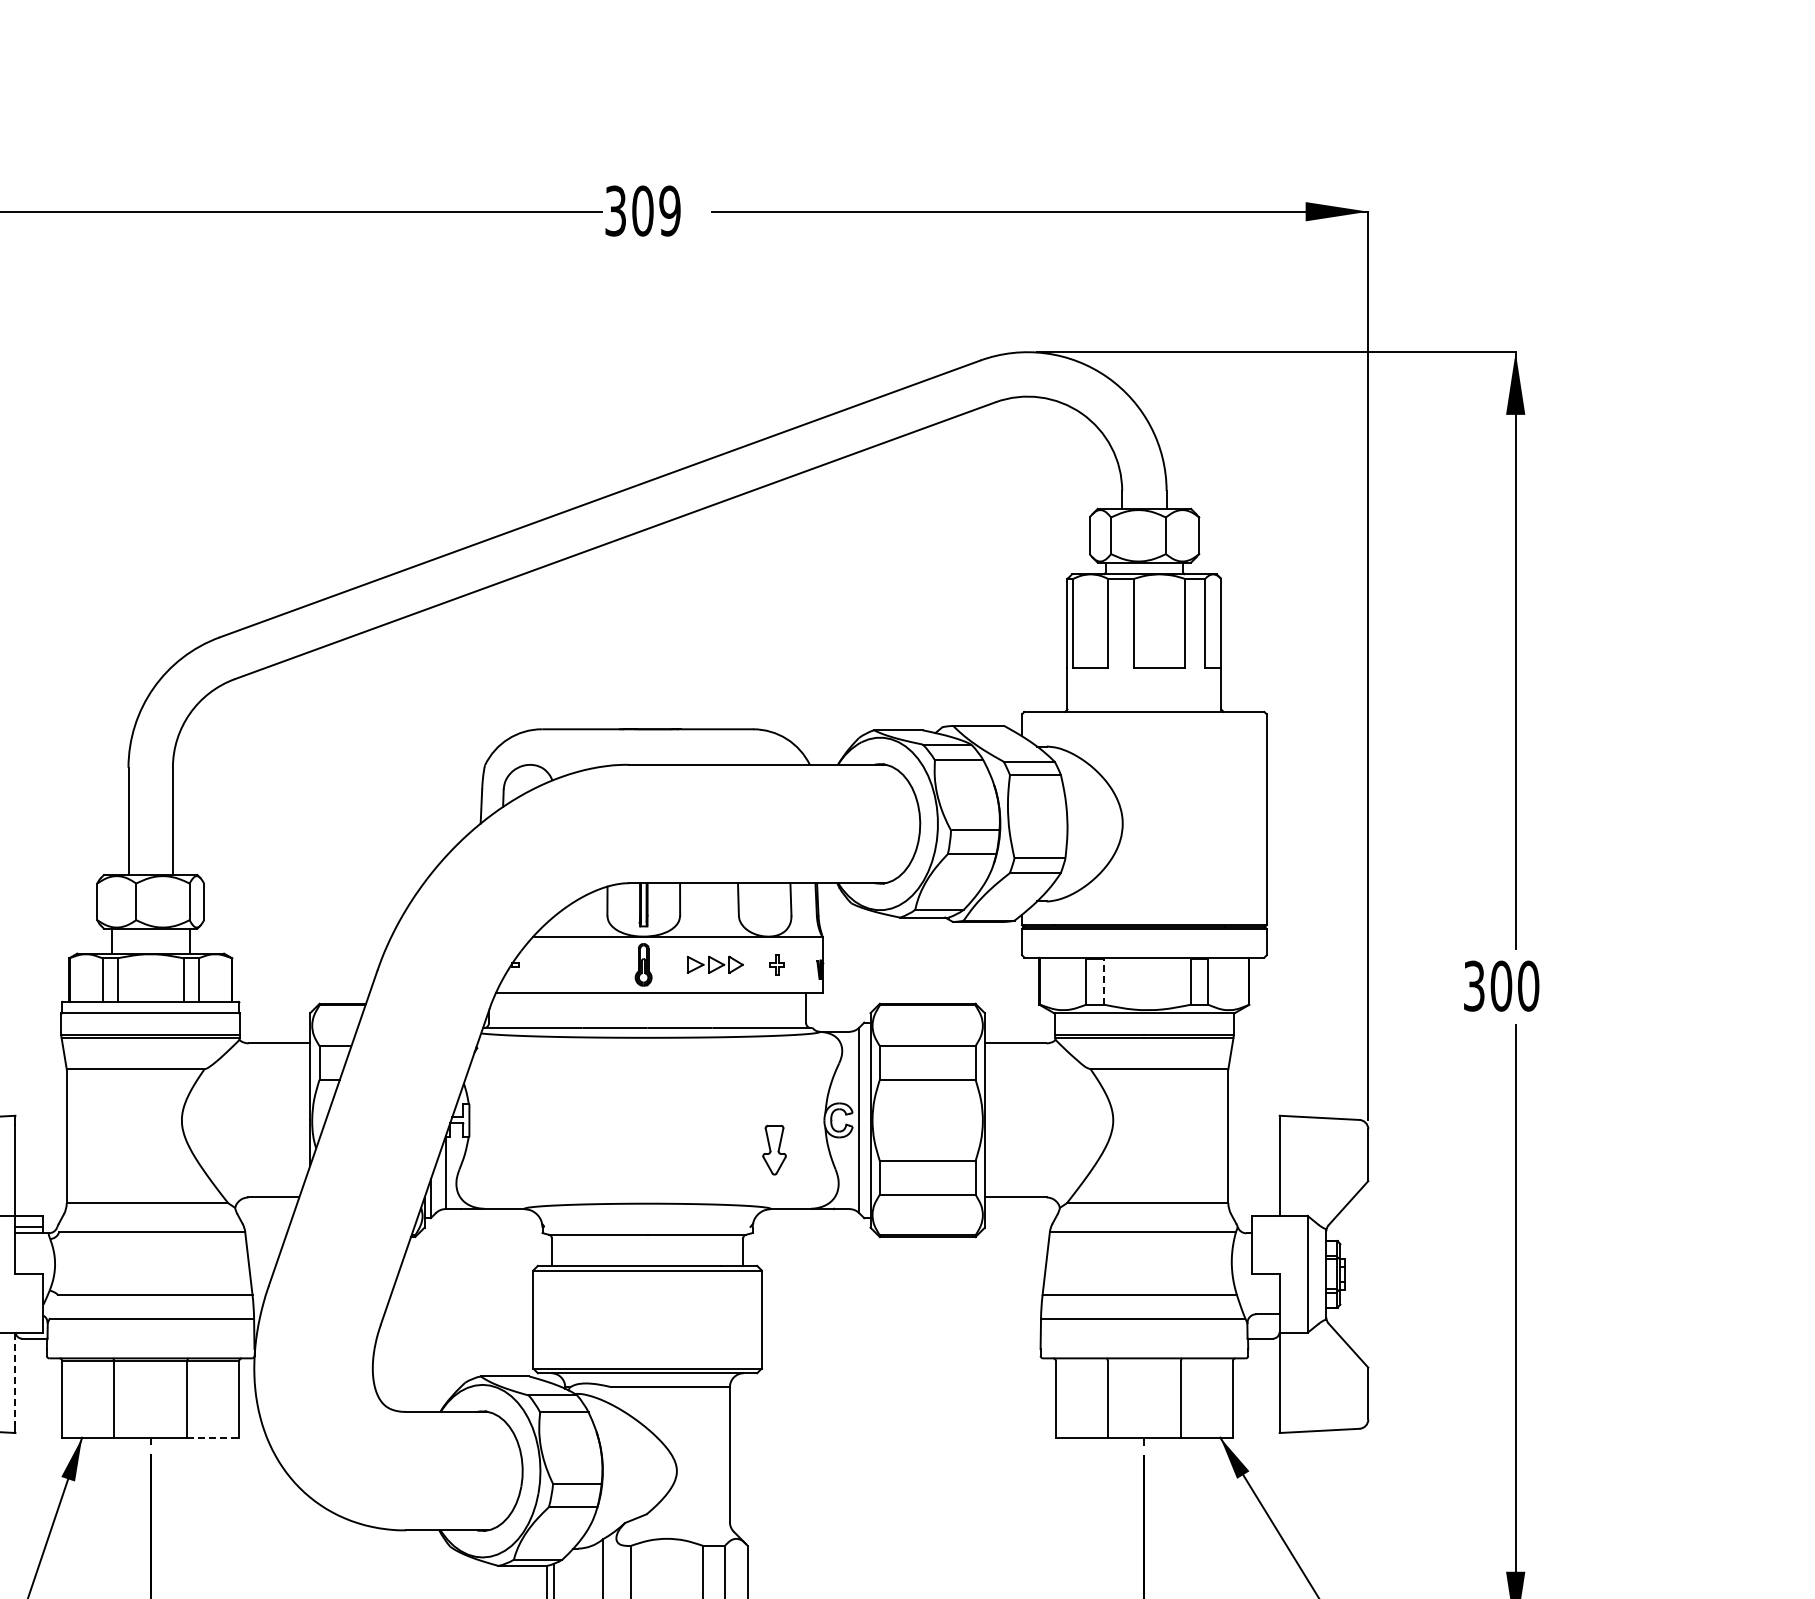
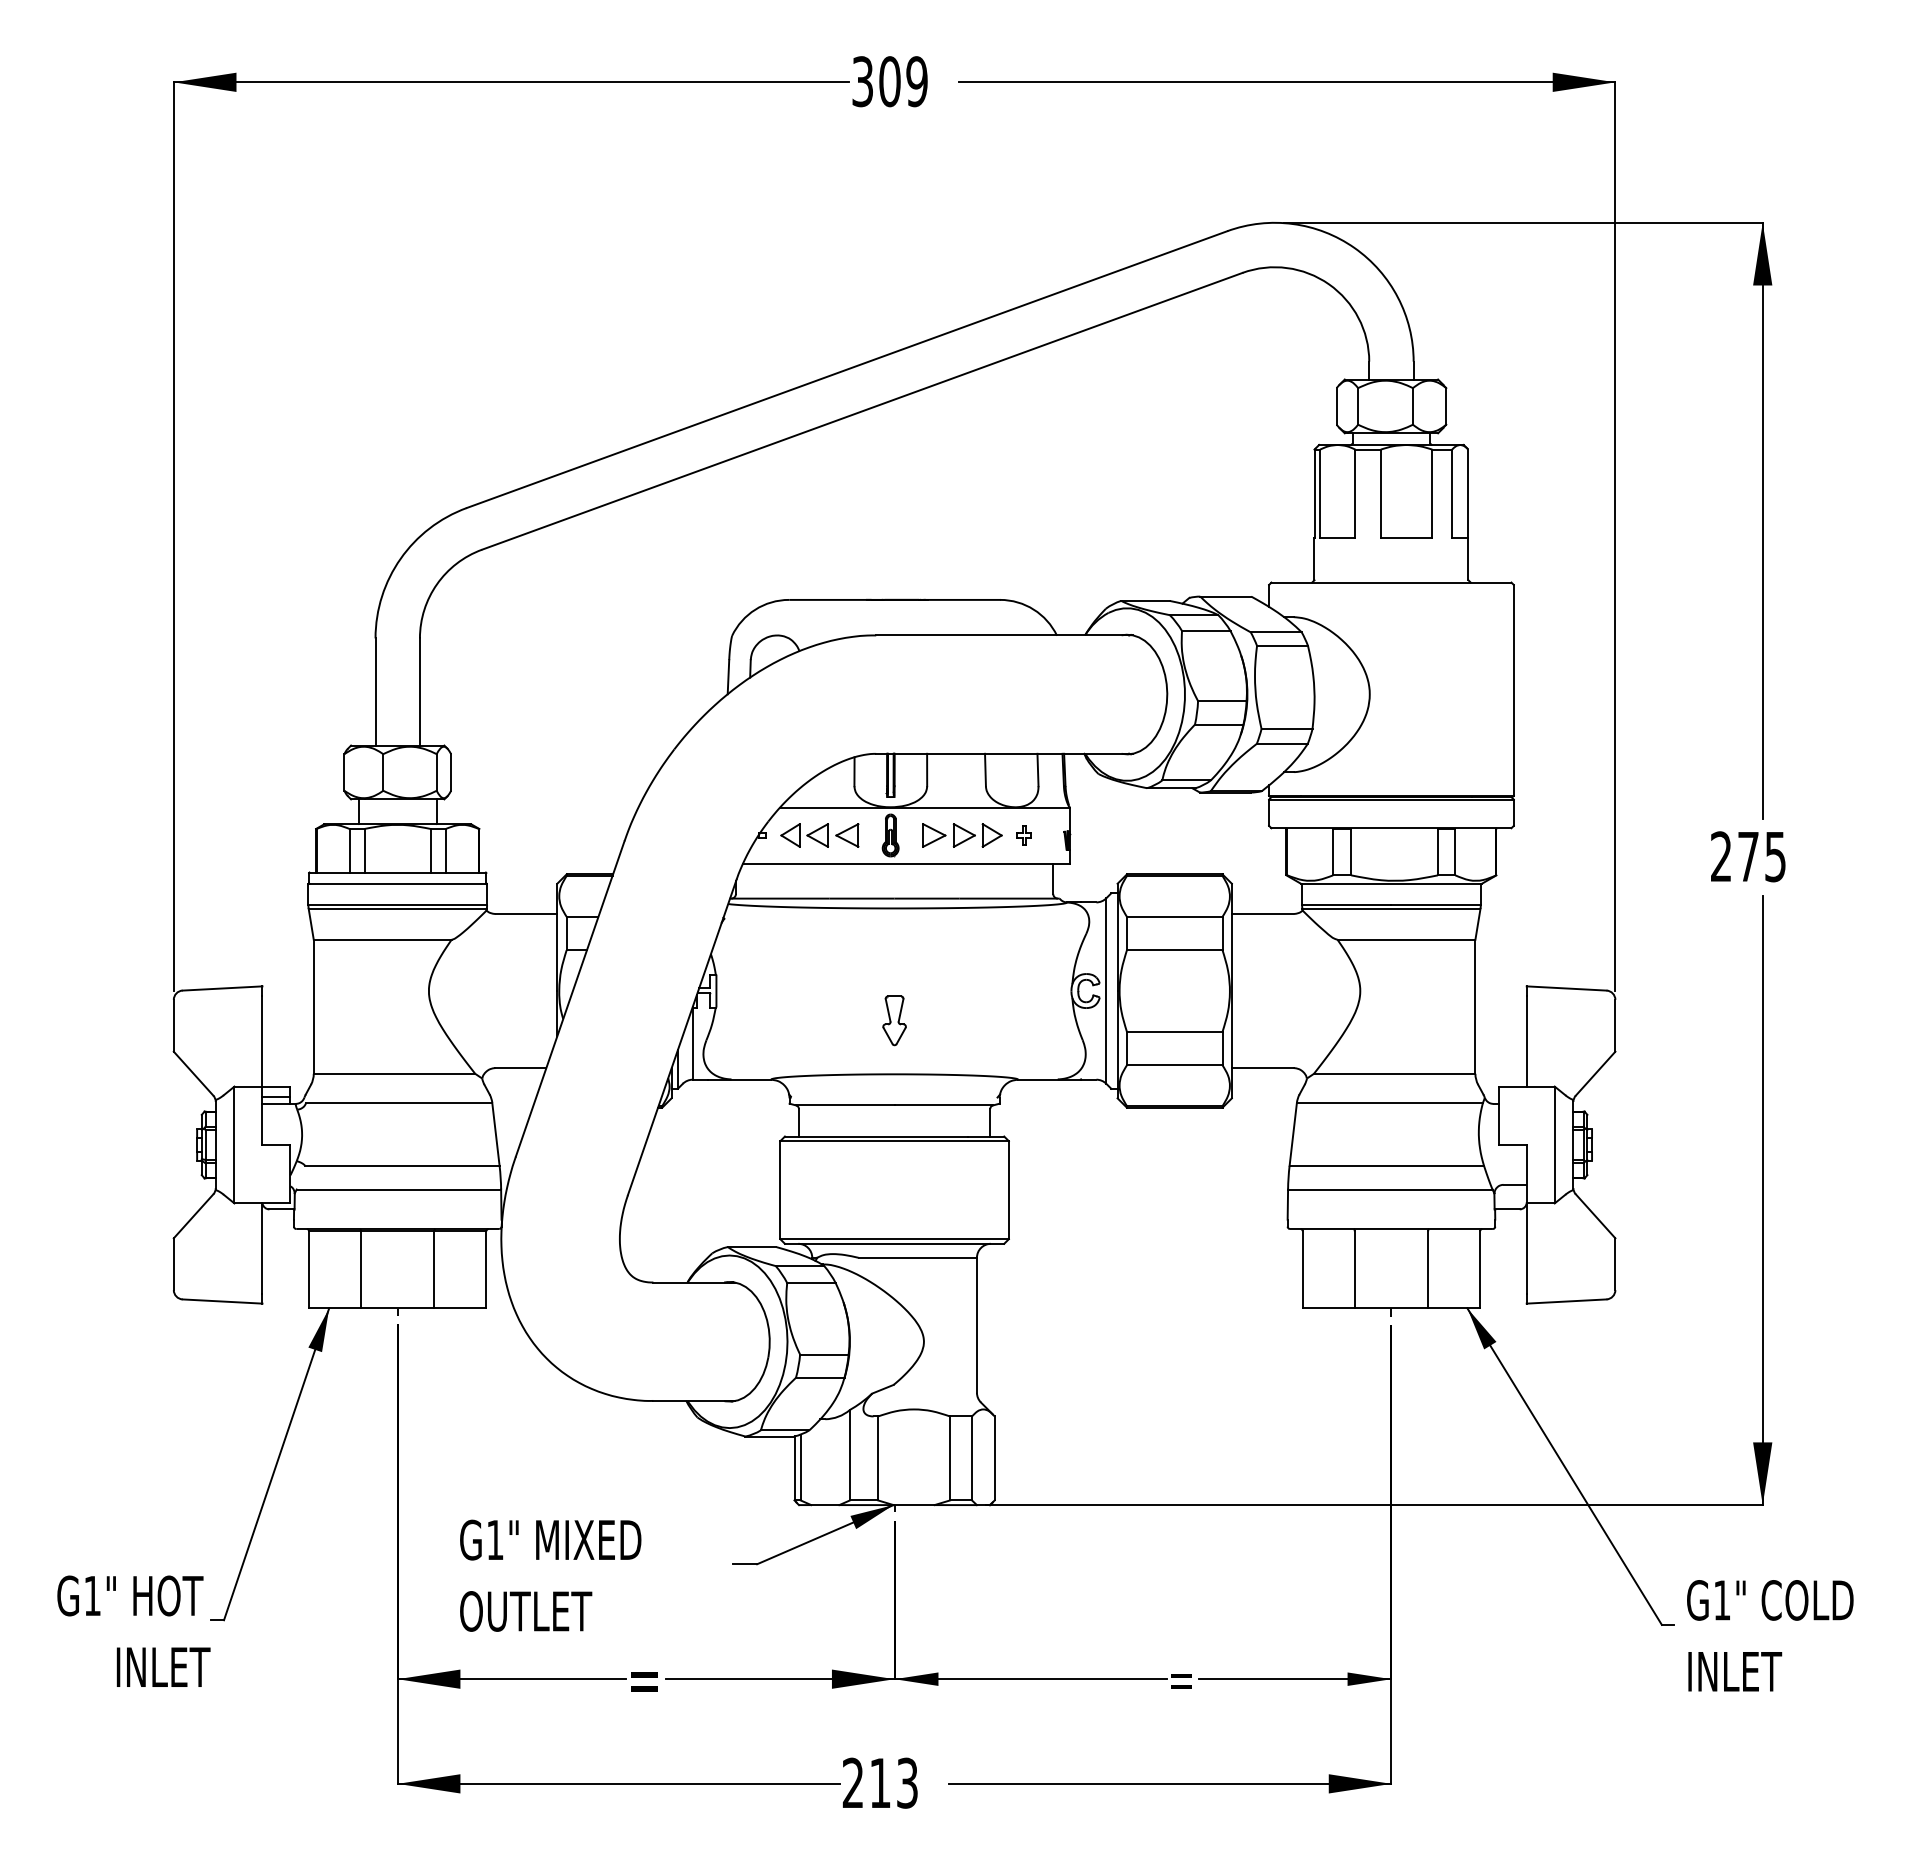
part: (572, 964) -> (819, 835), added
part: (715, 964) -> (962, 835), size x1.43
line: (1104, 980) -> (1351, 851), dashed -> solid
text: (1501, 985) -> (1748, 856), 300 -> 275
part: (774, 1149) -> (894, 1020), moved
line: (15, 1378) -> (262, 1249), dashed -> solid
line: (213, 1437) -> (460, 1308), dashed -> solid

